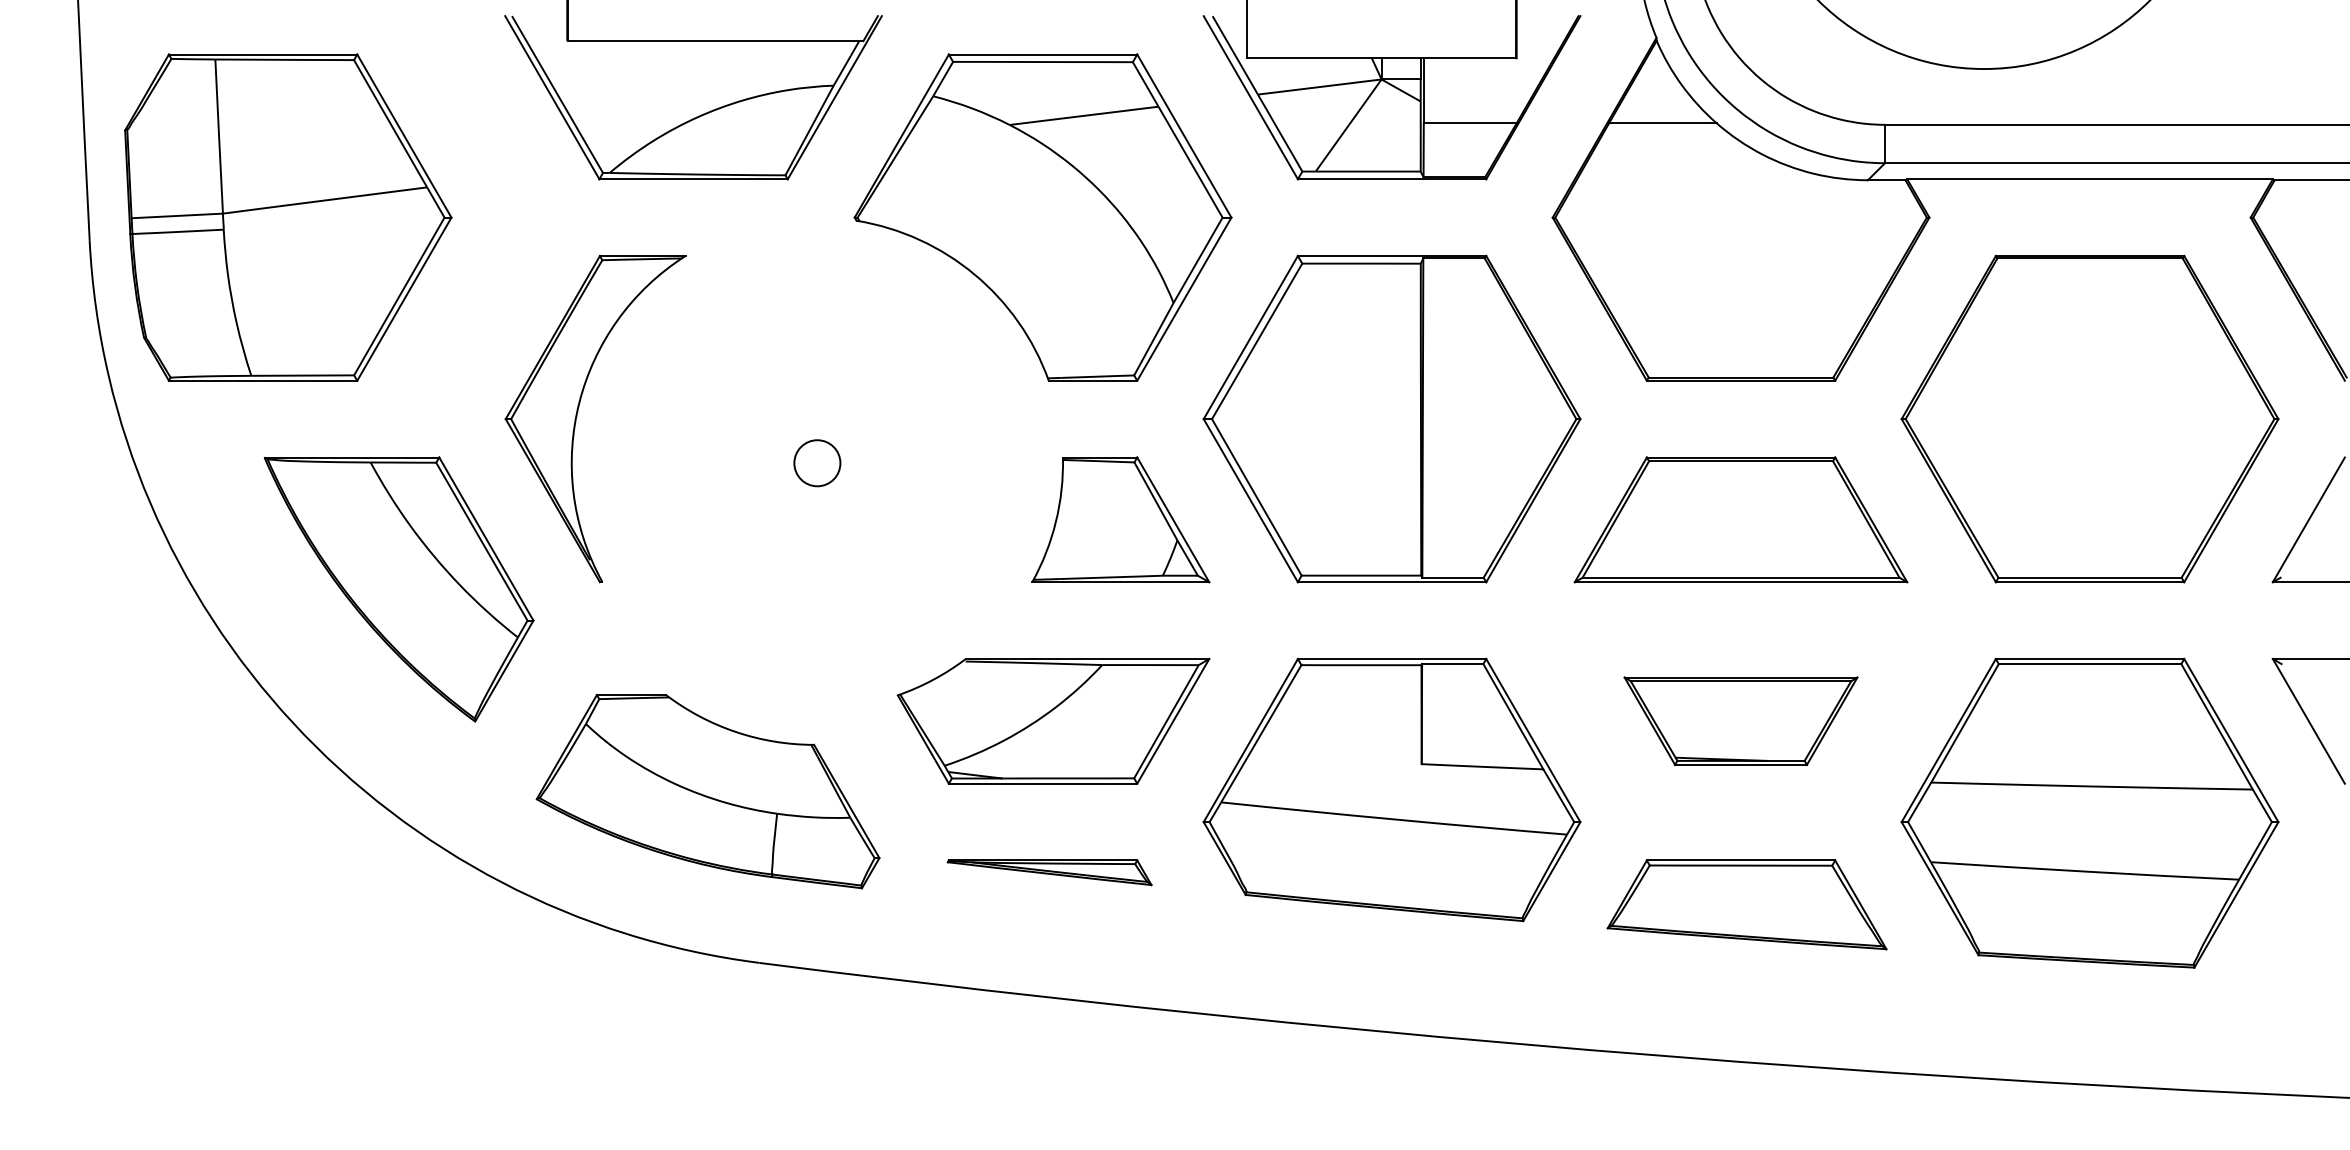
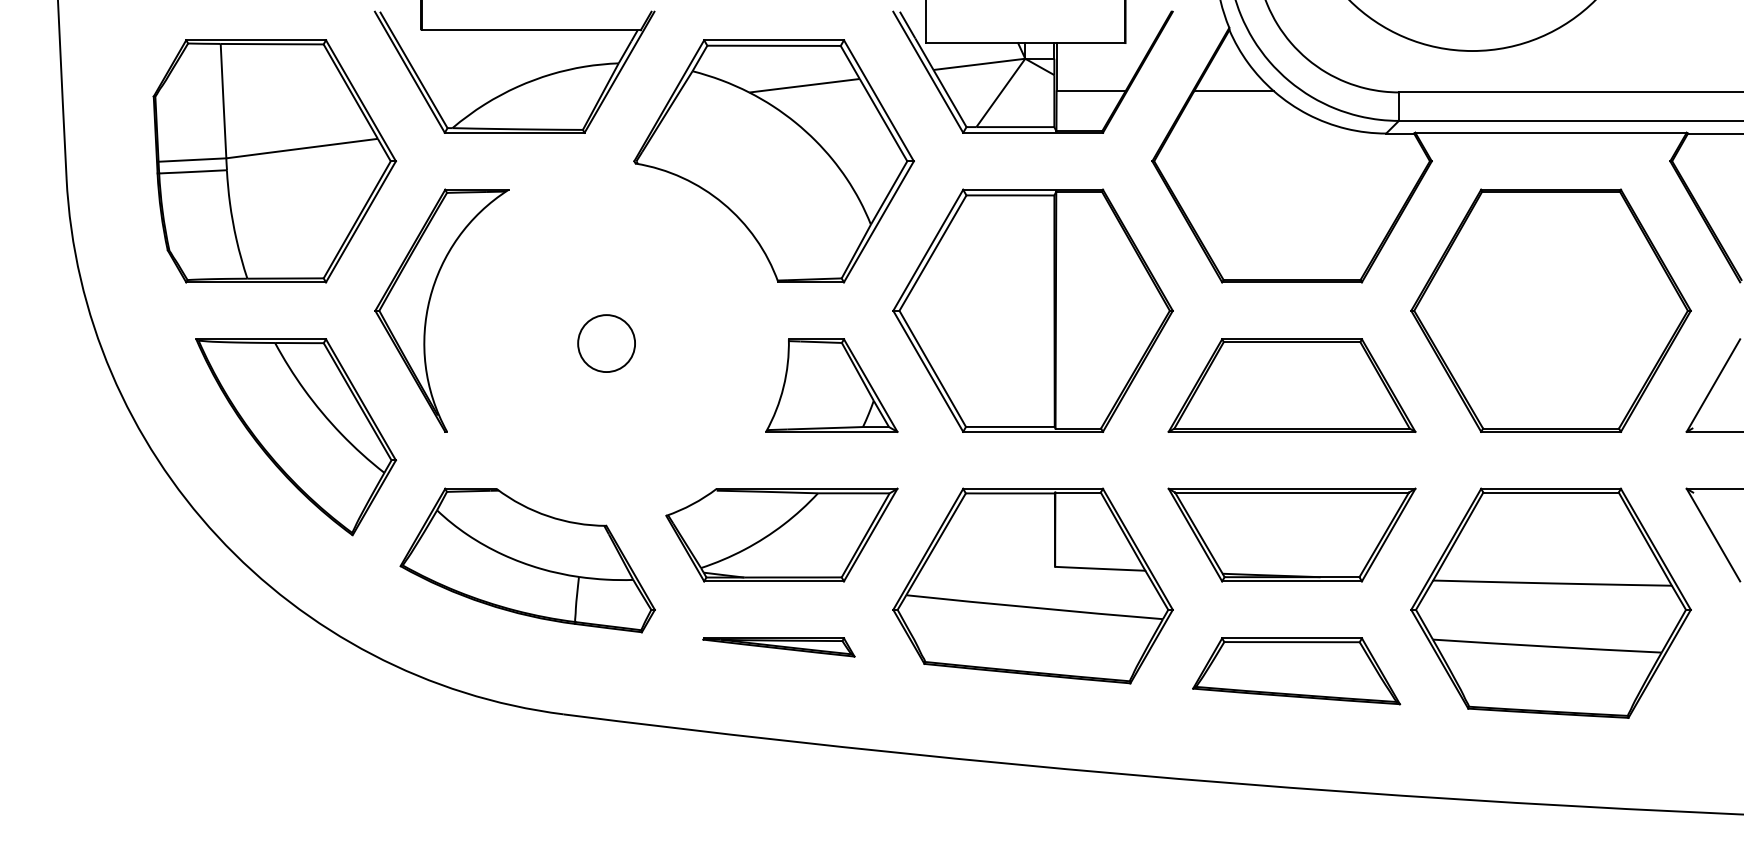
part: (288, 217) -> (274, 161), moved
circle: (817, 462) -> (606, 343), size x1.67
part: (1740, 720) -> (1291, 534), size x1.43
part: (707, 791) -> (527, 560), moved

